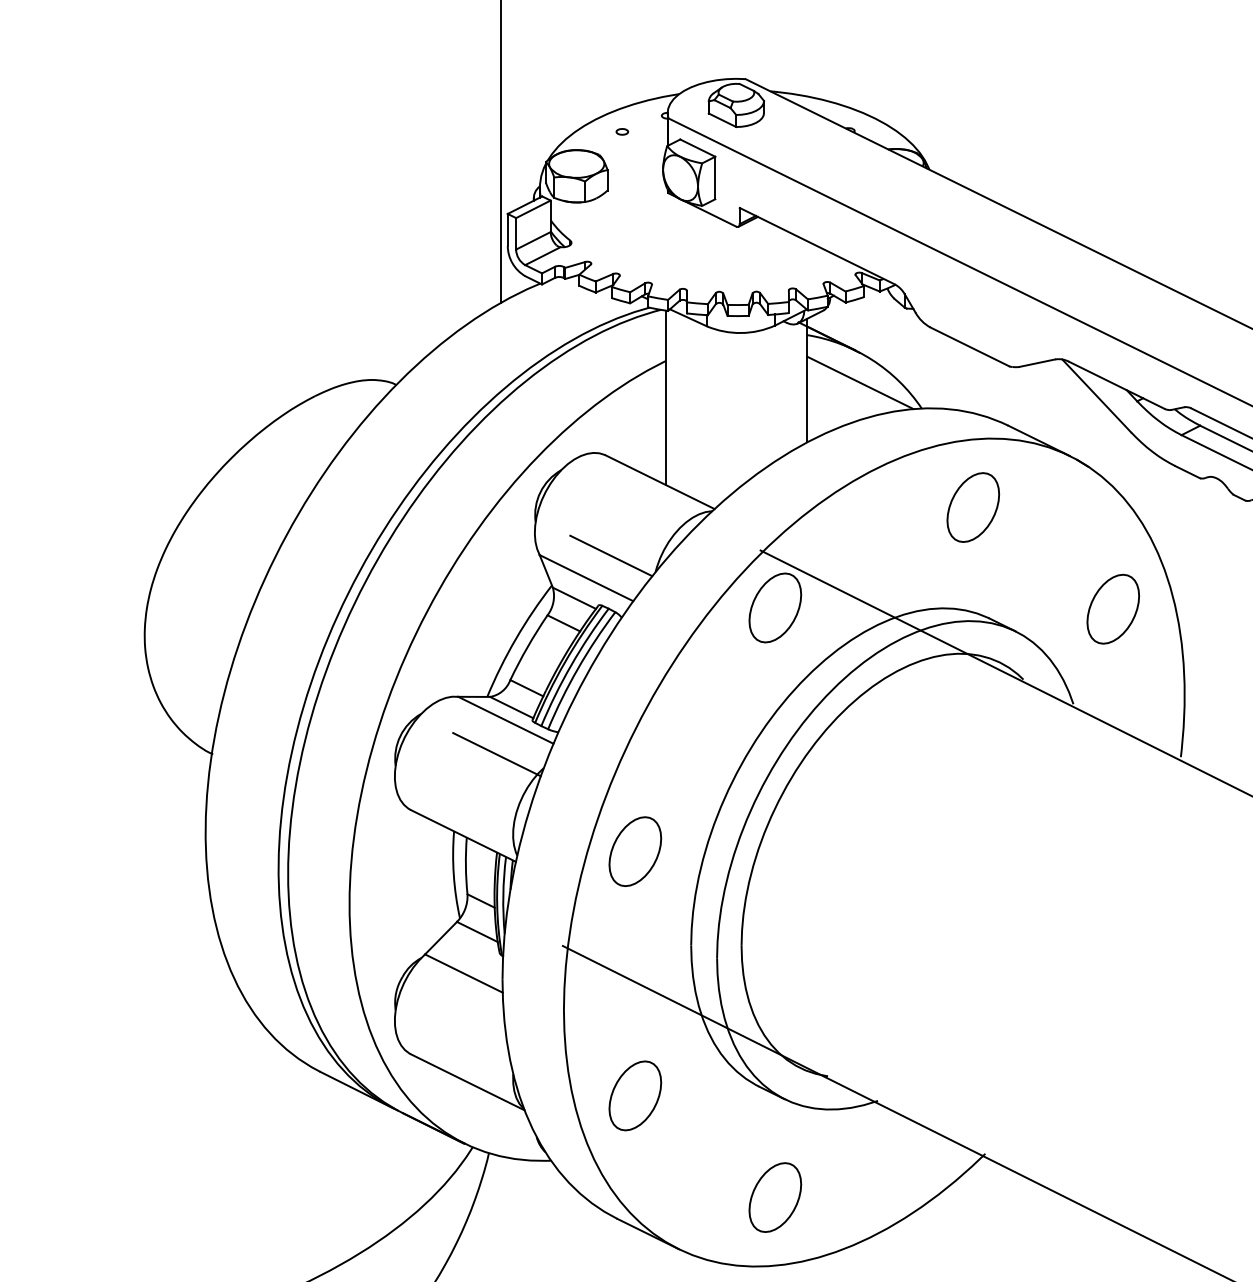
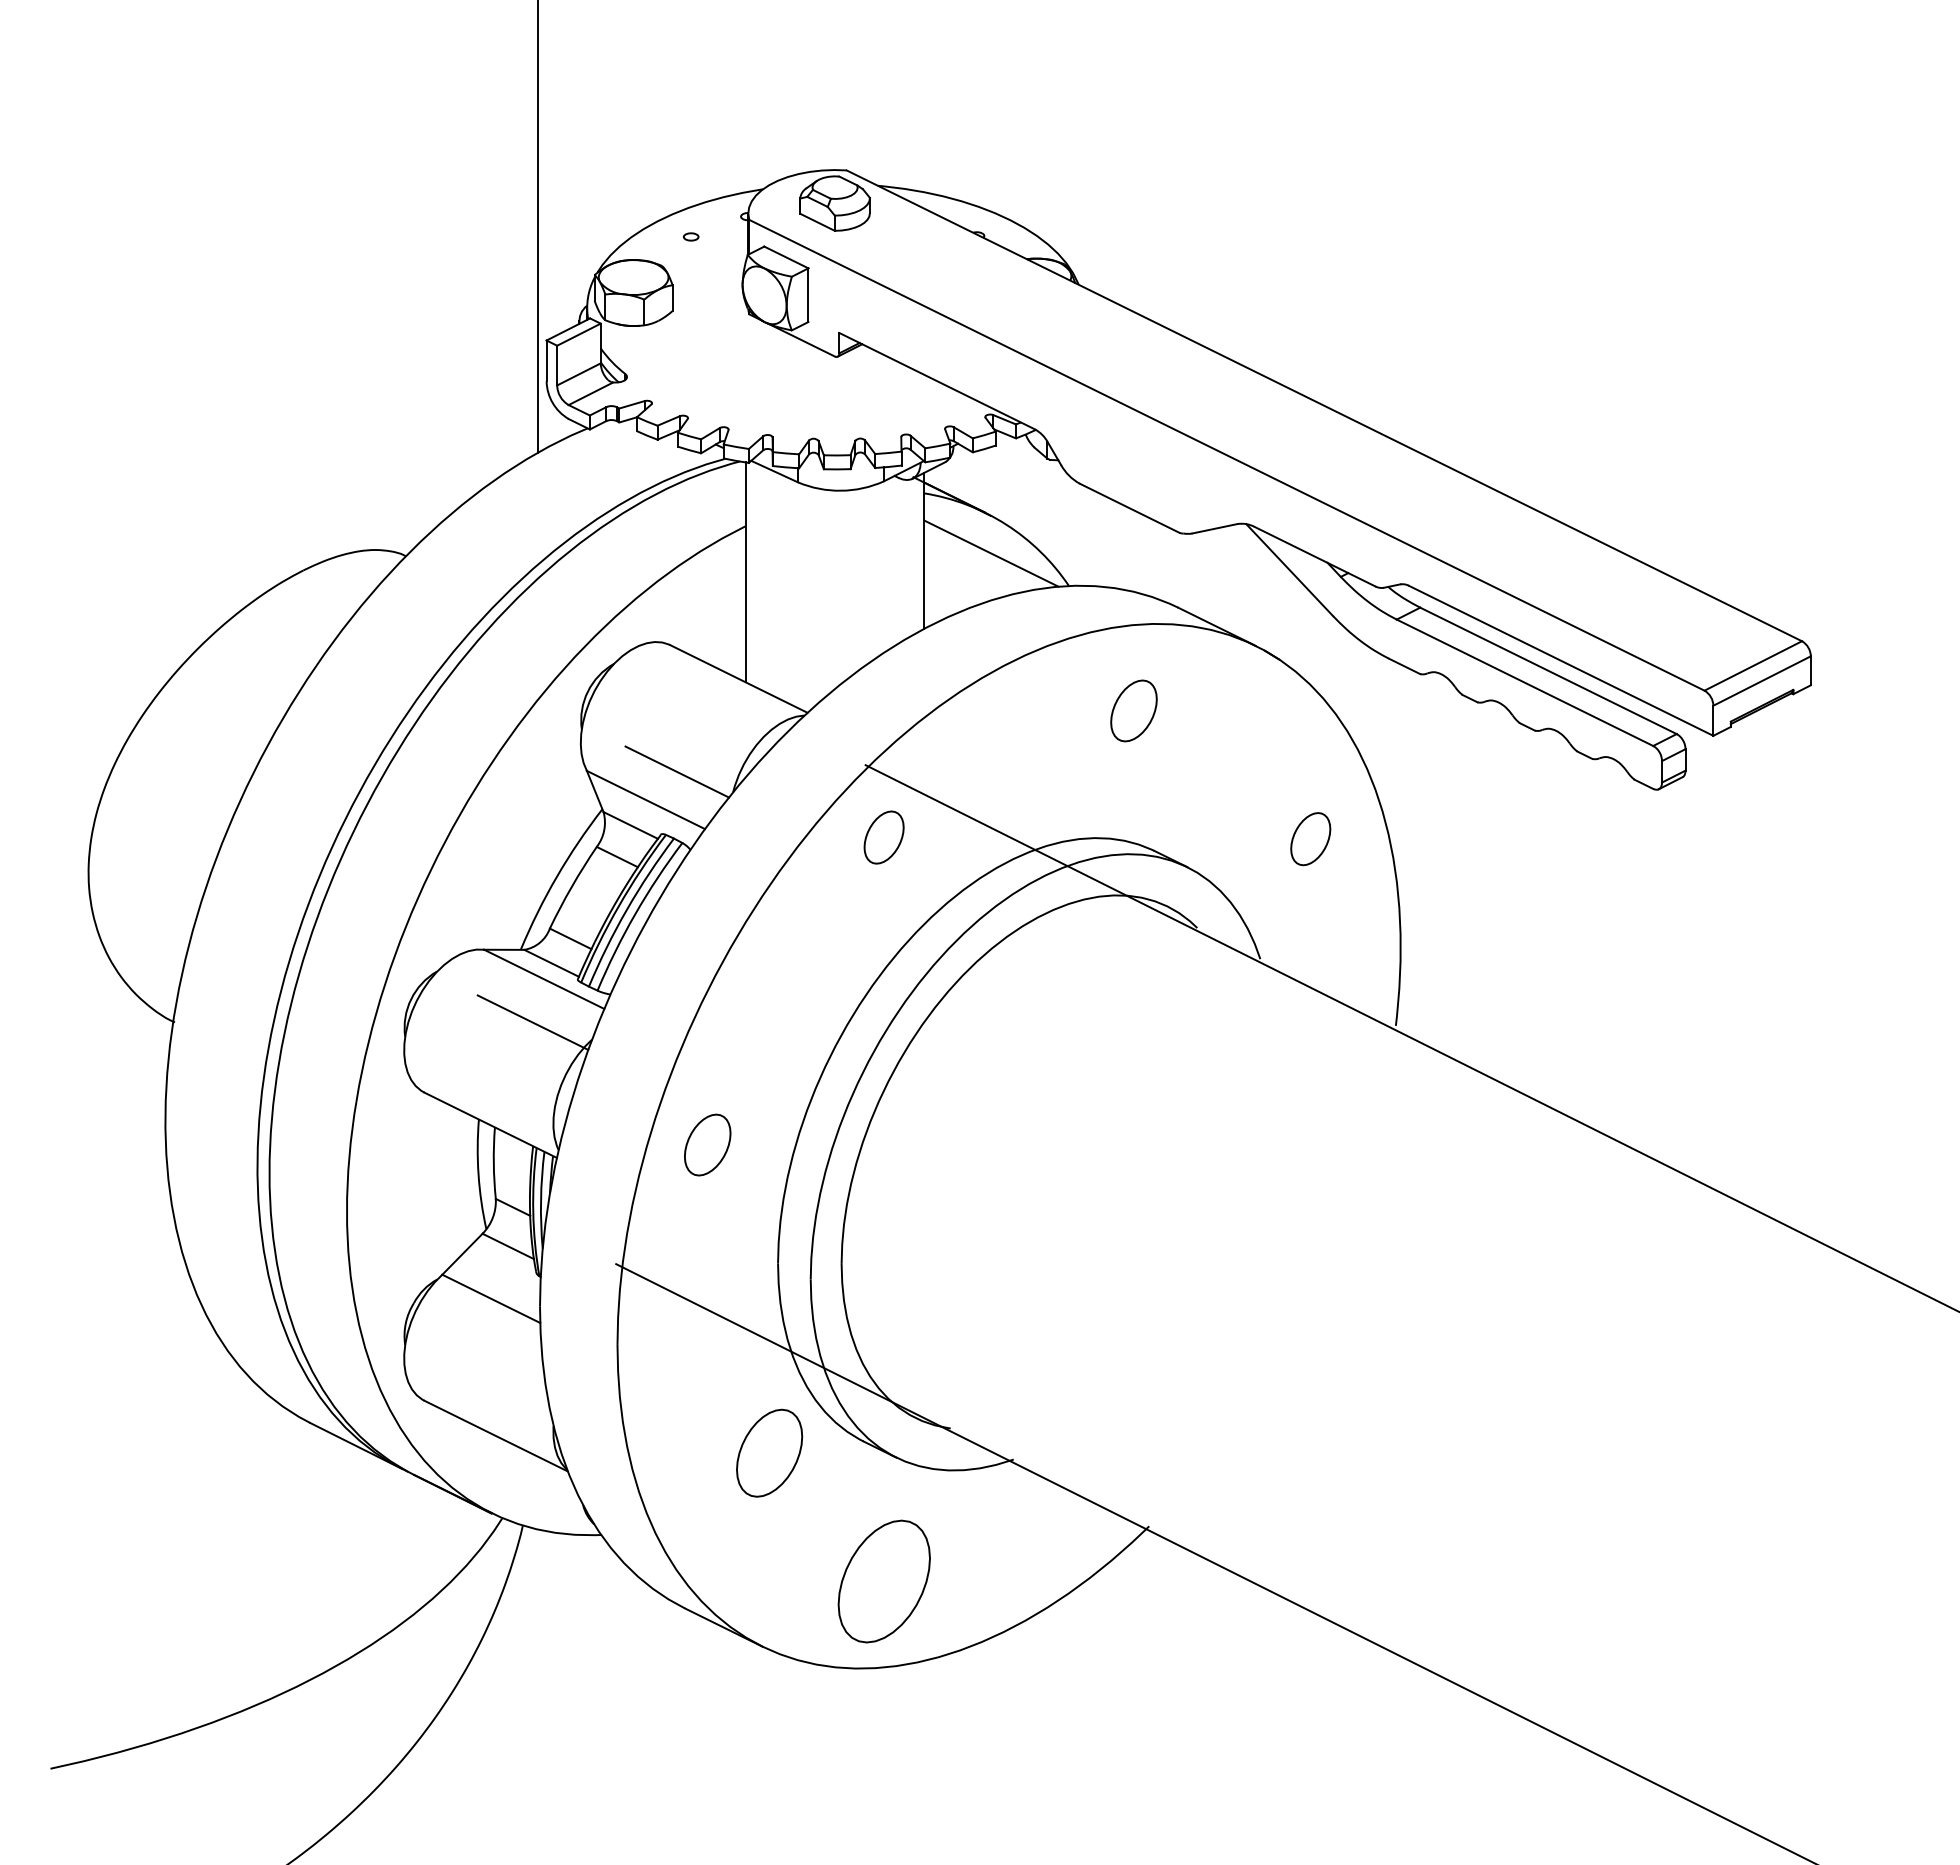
part: (972, 507) -> (1133, 710), size x0.7
part: (774, 607) -> (883, 837), size x0.6
part: (1113, 608) -> (1310, 838), size x0.6
part: (635, 851) -> (707, 1144), size x0.7
part: (635, 1095) -> (769, 1452), moved
part: (774, 1197) -> (883, 1581), size x1.4

